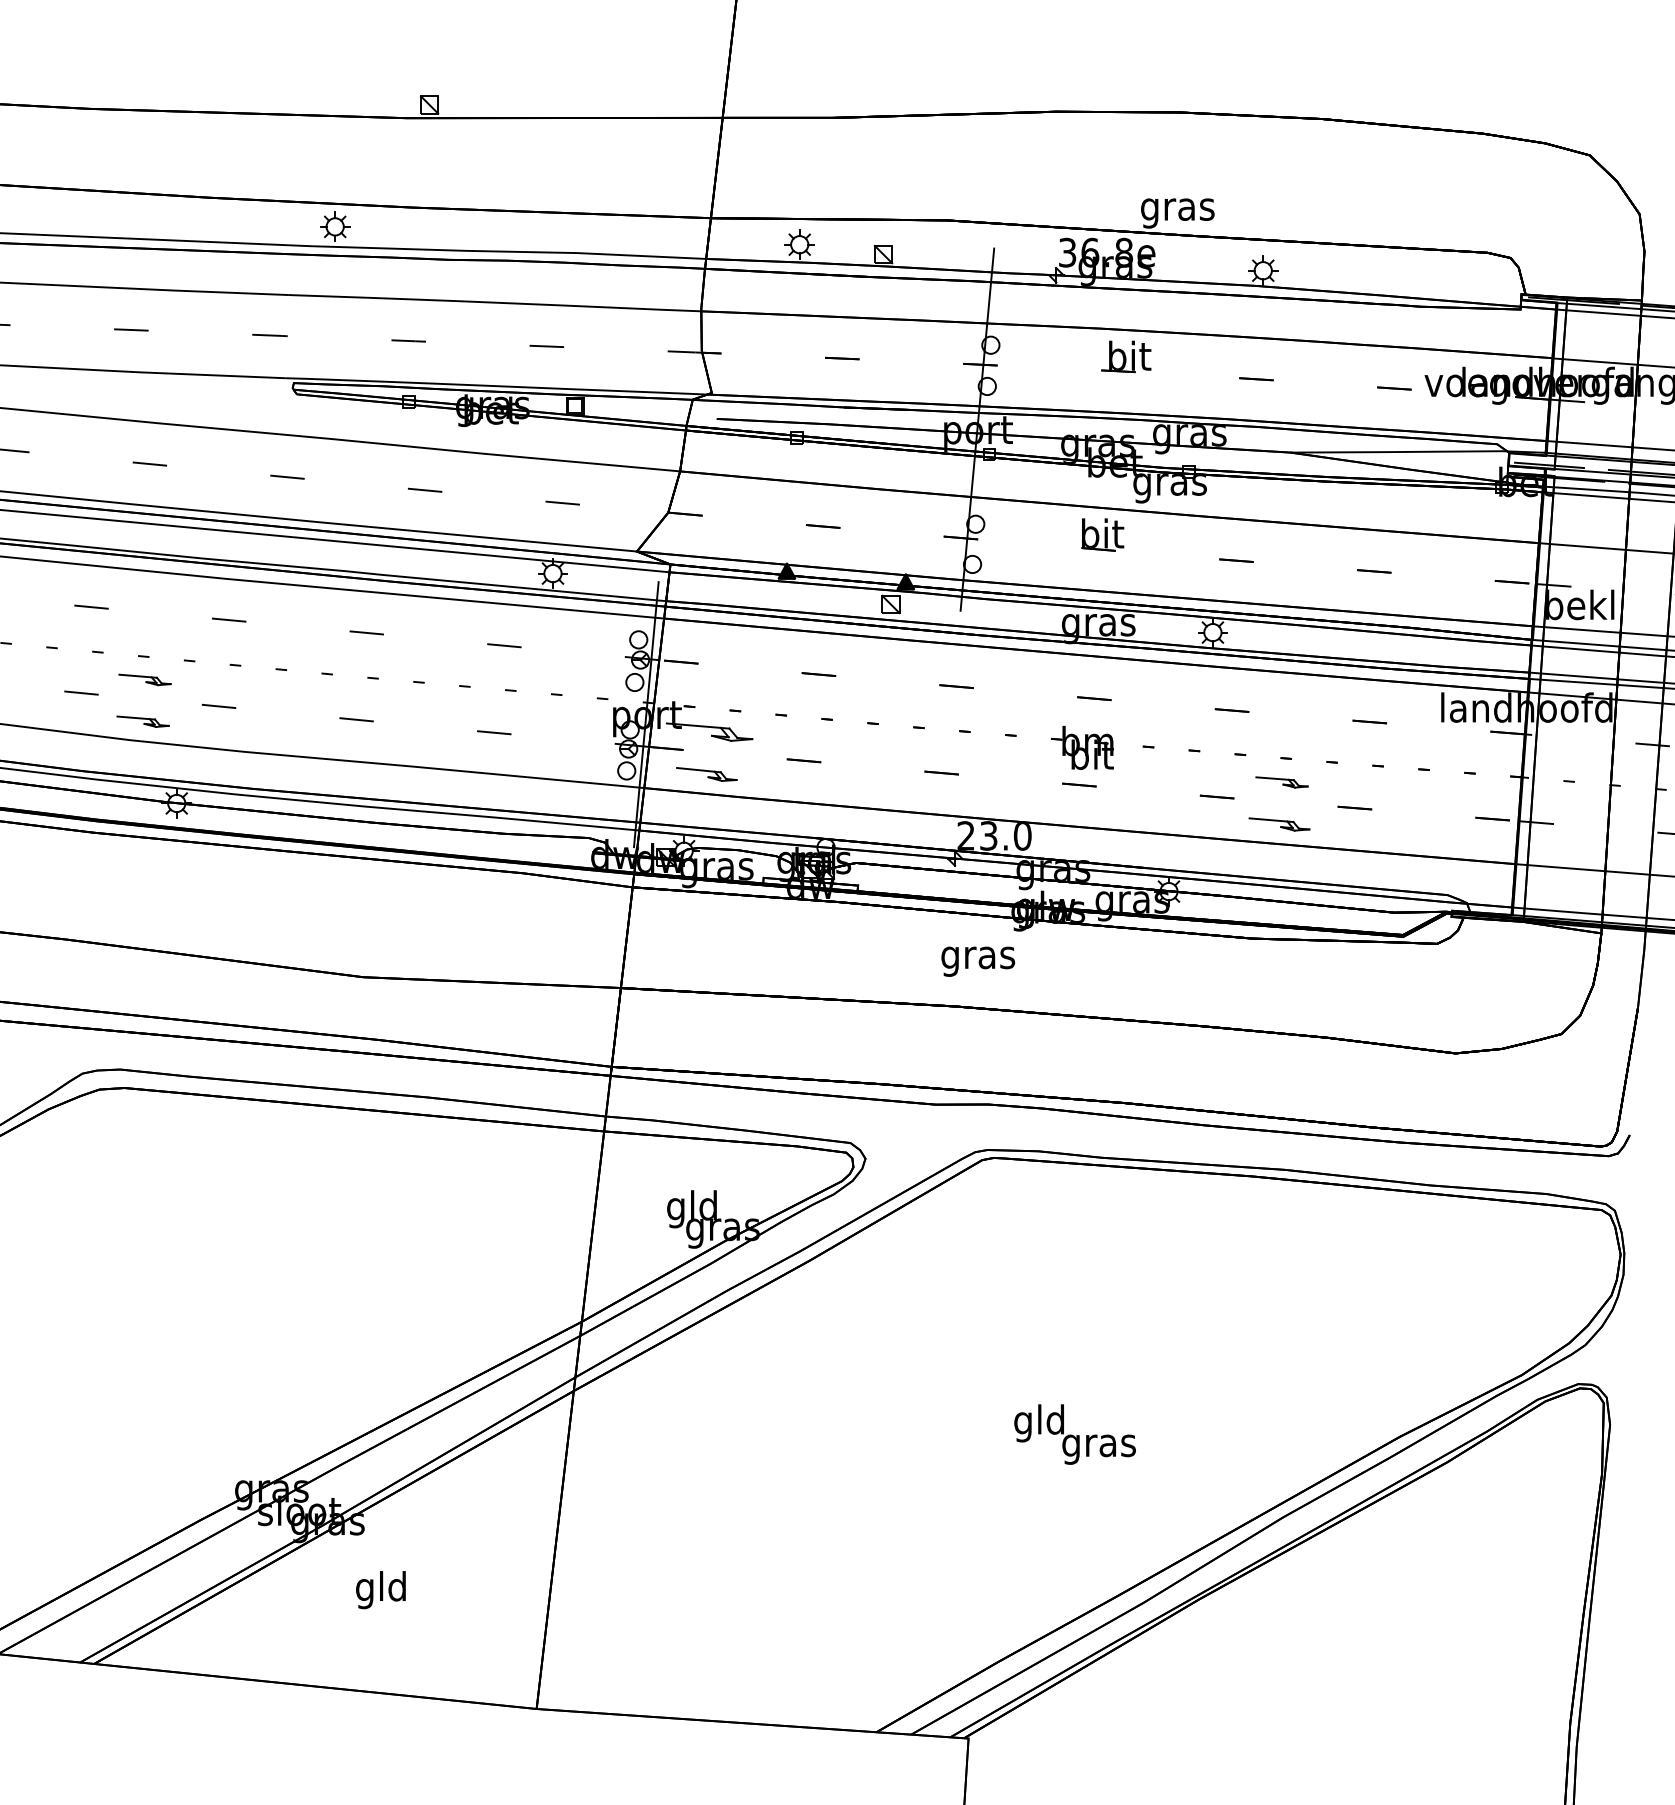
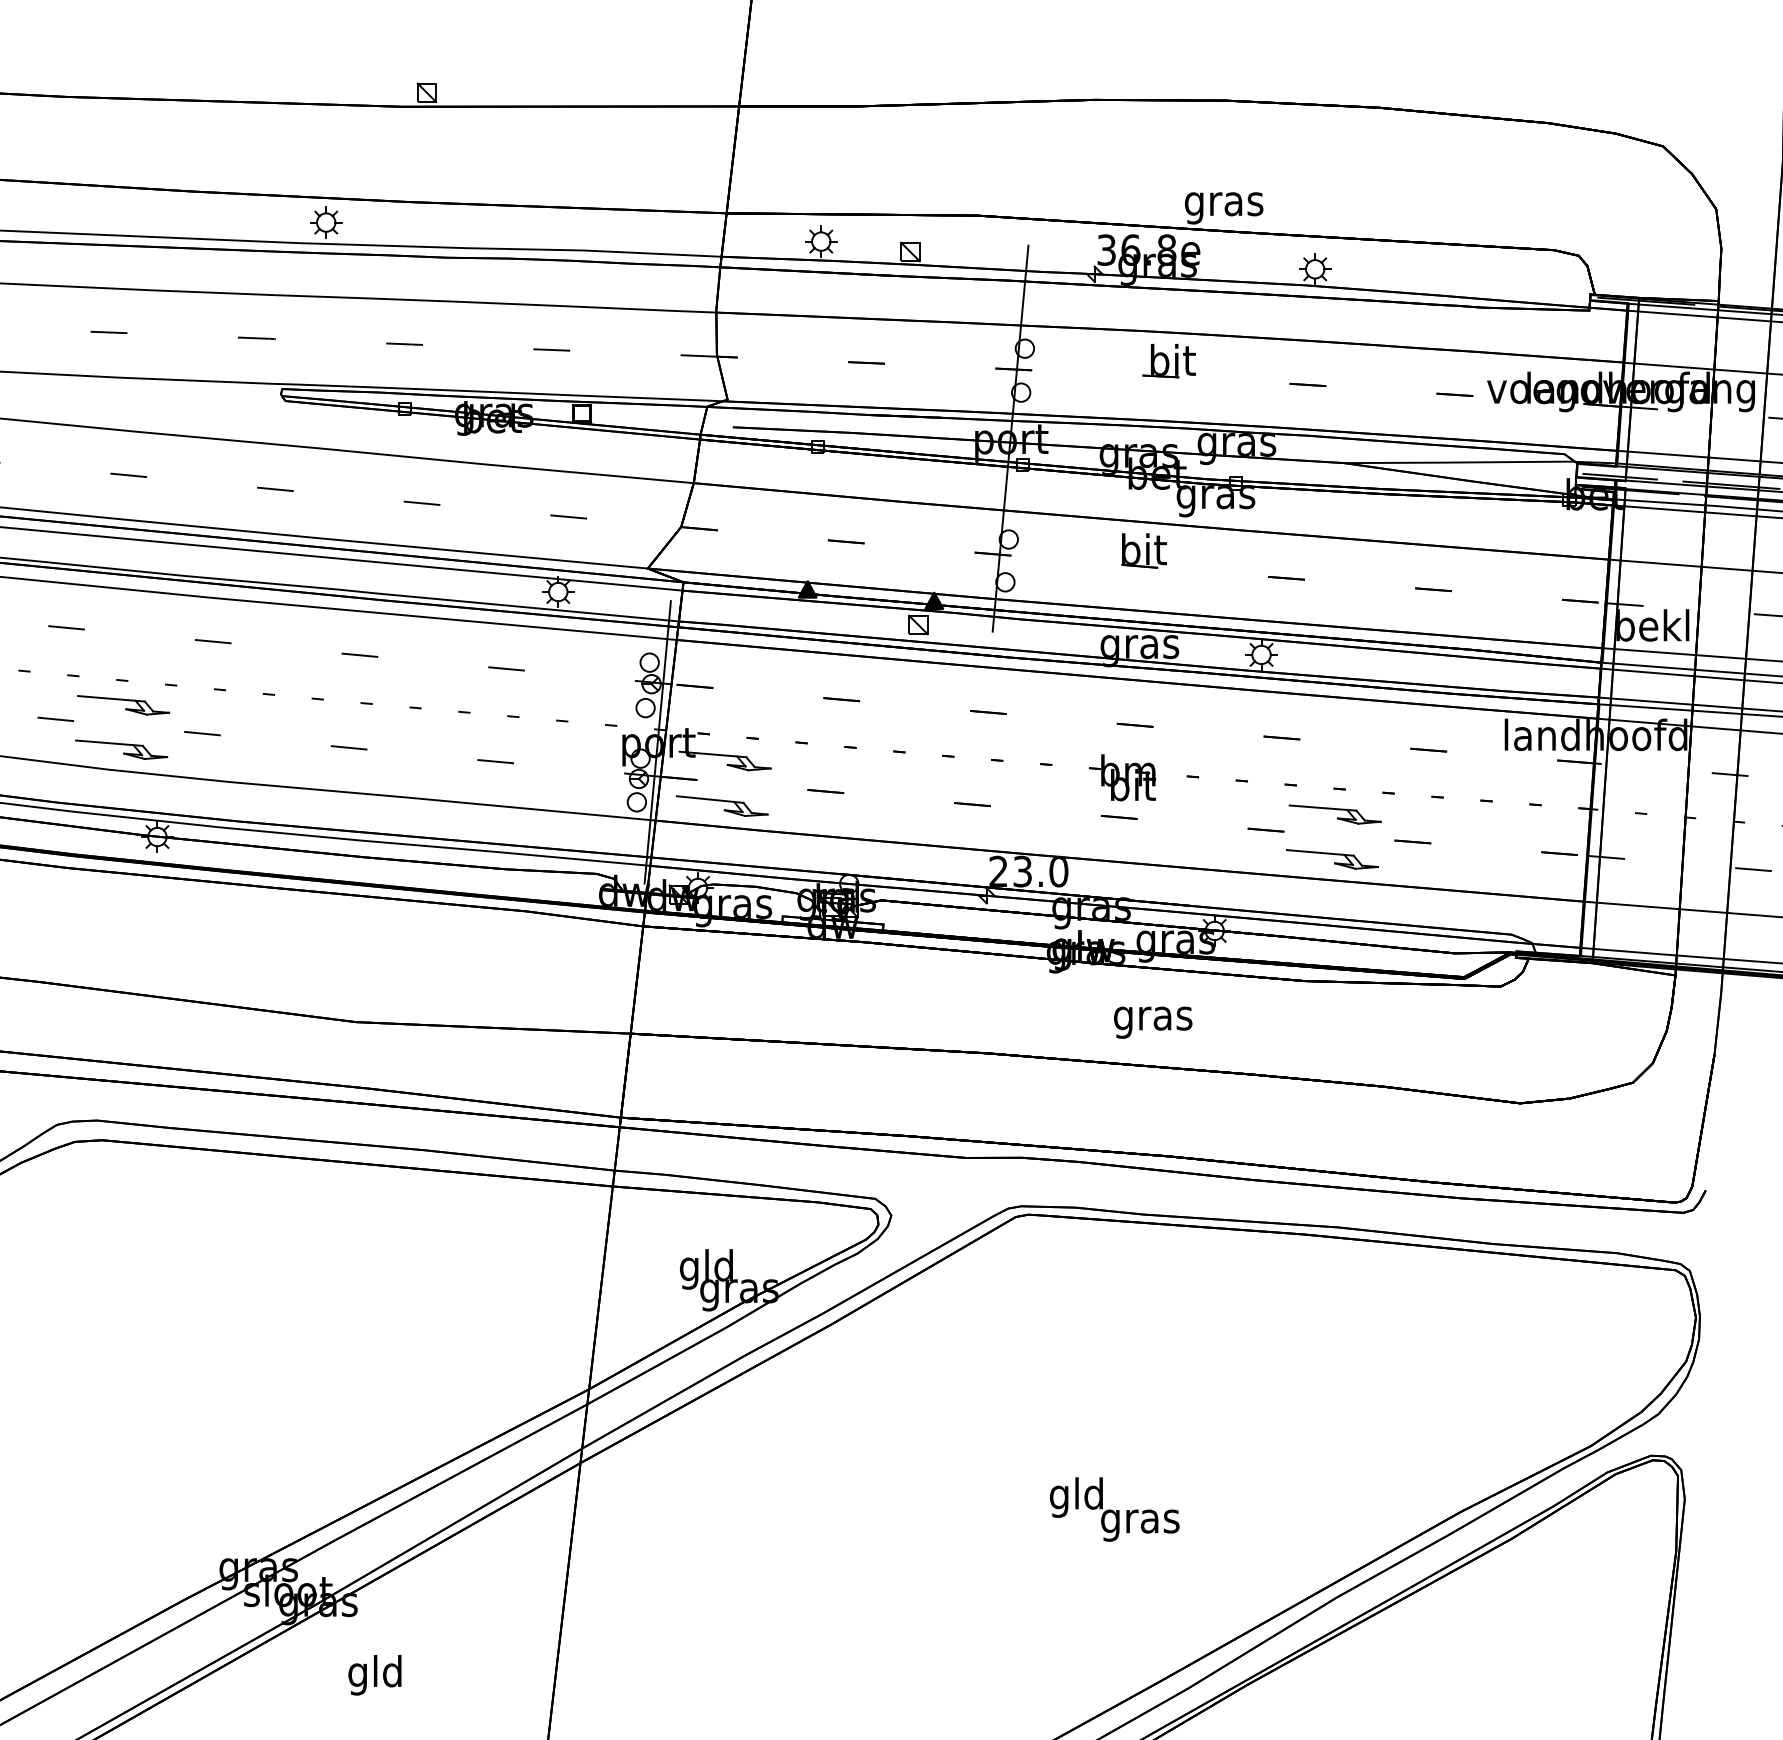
part: (144, 679) -> (123, 704), size x1.67
part: (142, 721) -> (120, 749), size x1.67
part: (706, 774) -> (721, 806), size x1.43
part: (1281, 782) -> (1334, 814), size x1.67
part: (1279, 824) -> (1332, 859), size x1.43
text: (978, 961) -> (1153, 1022), moved

